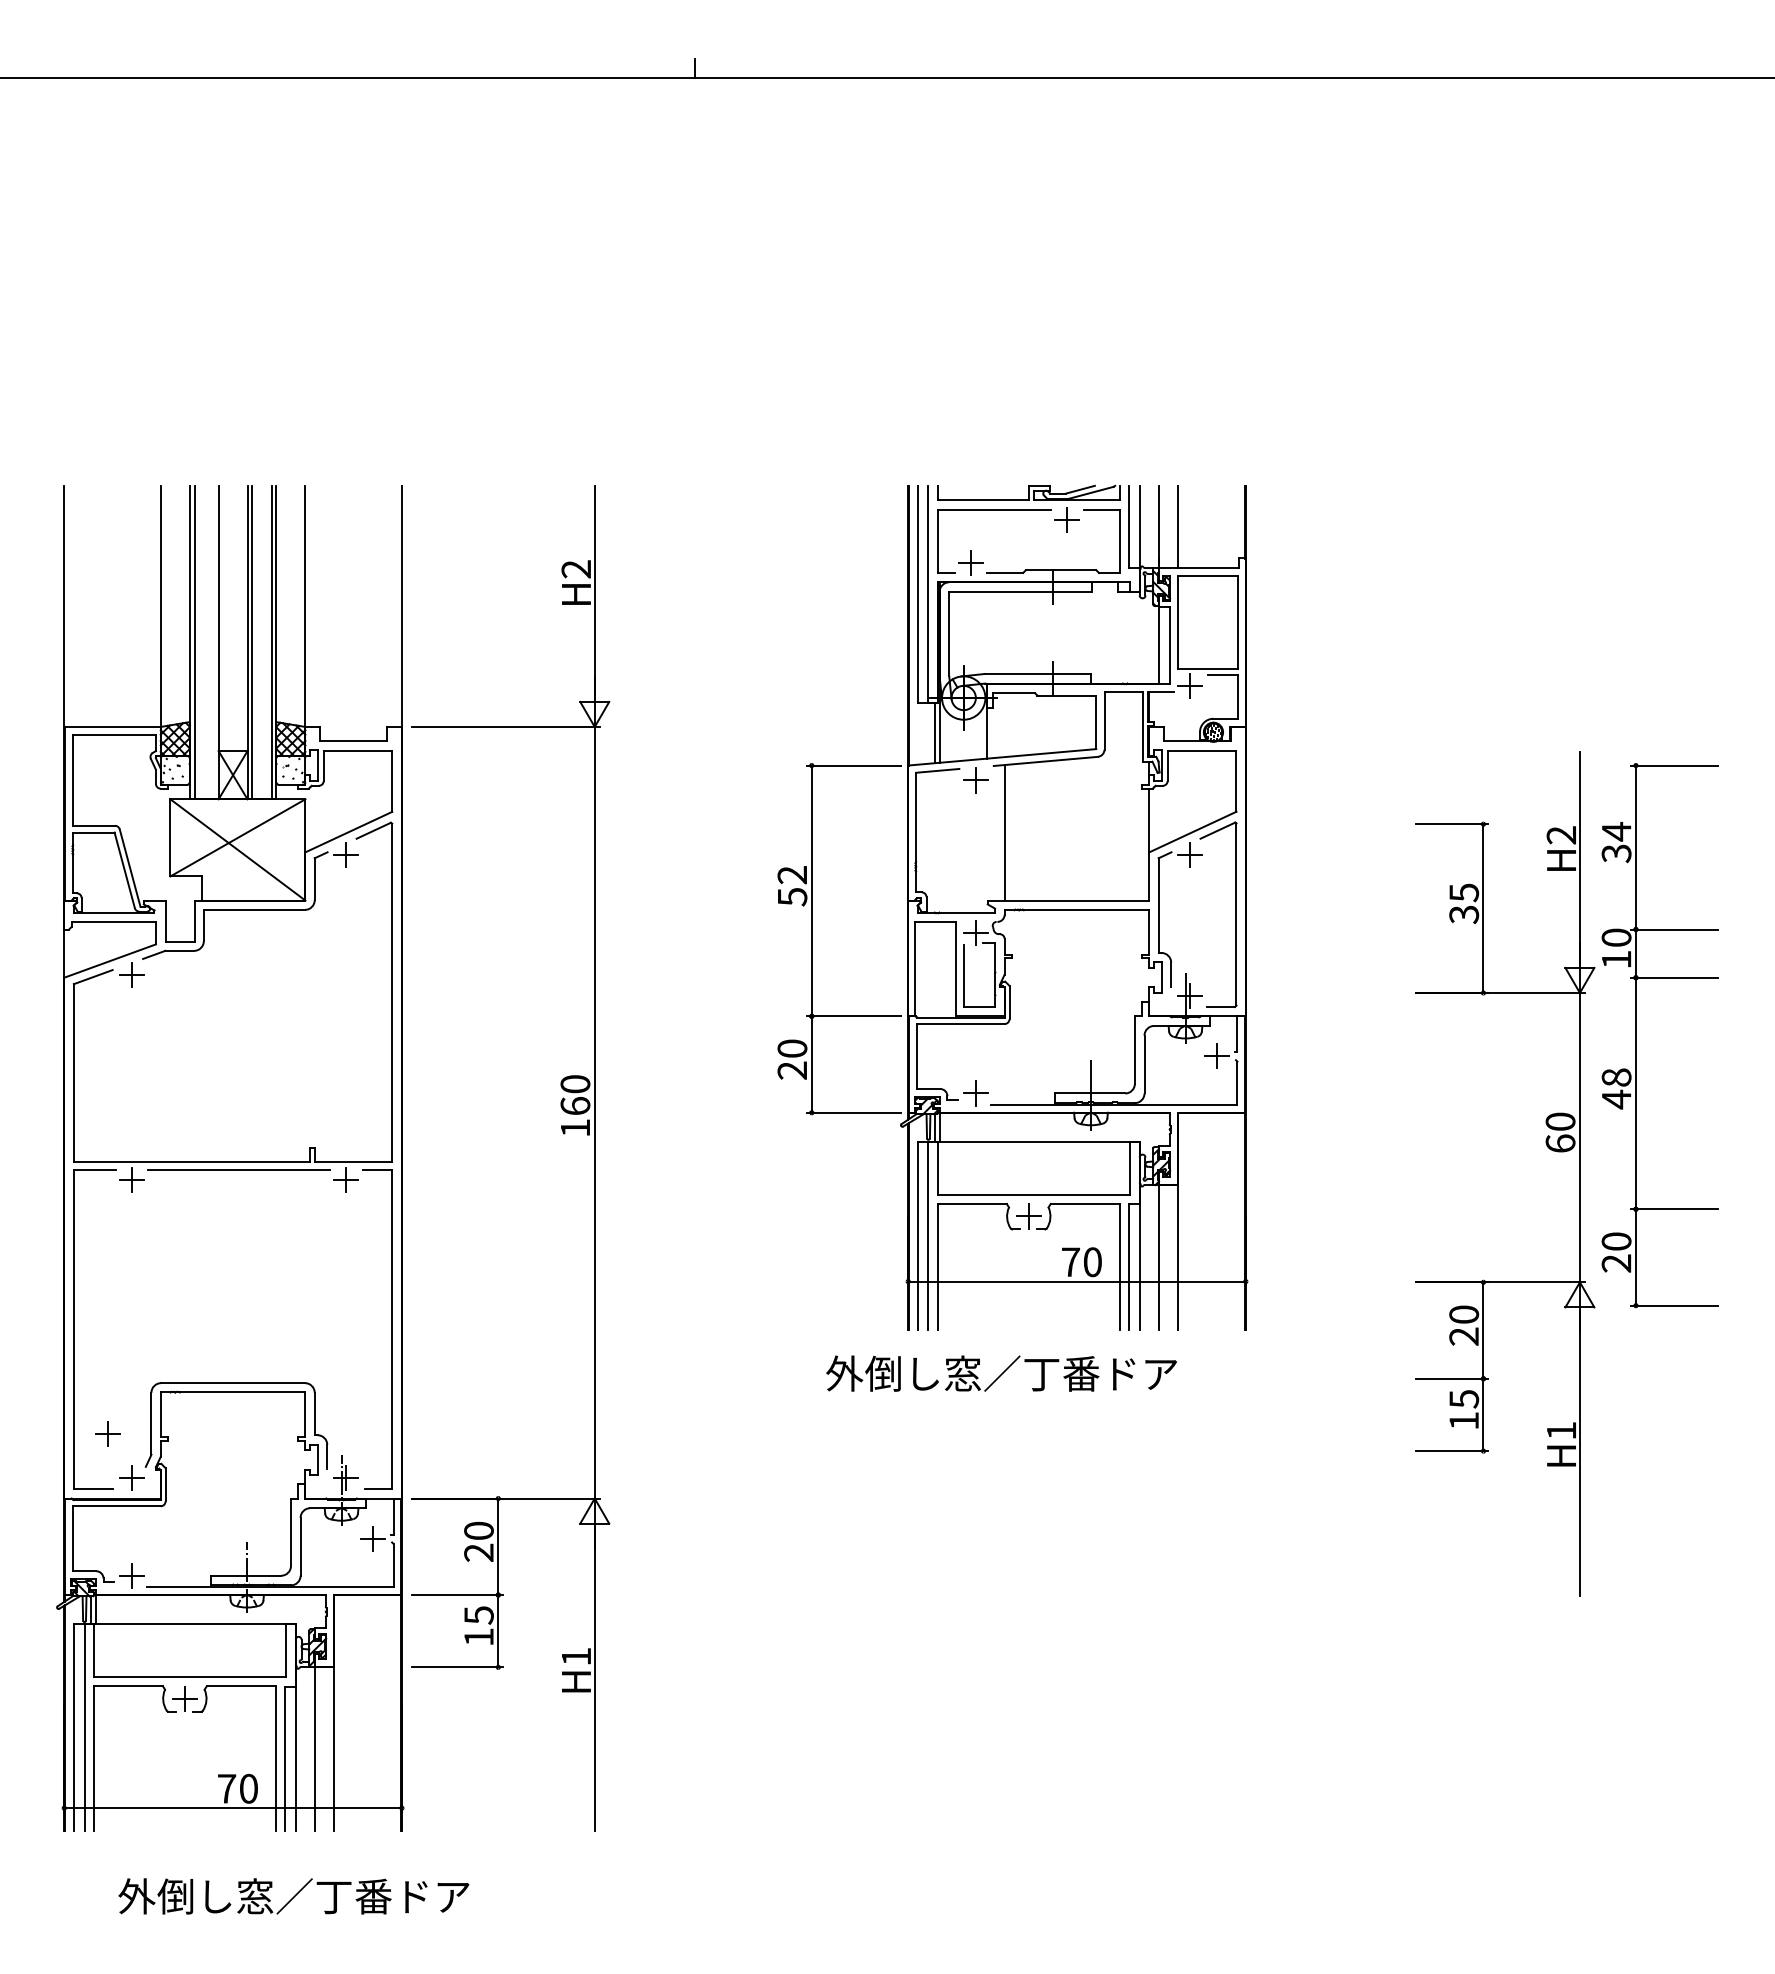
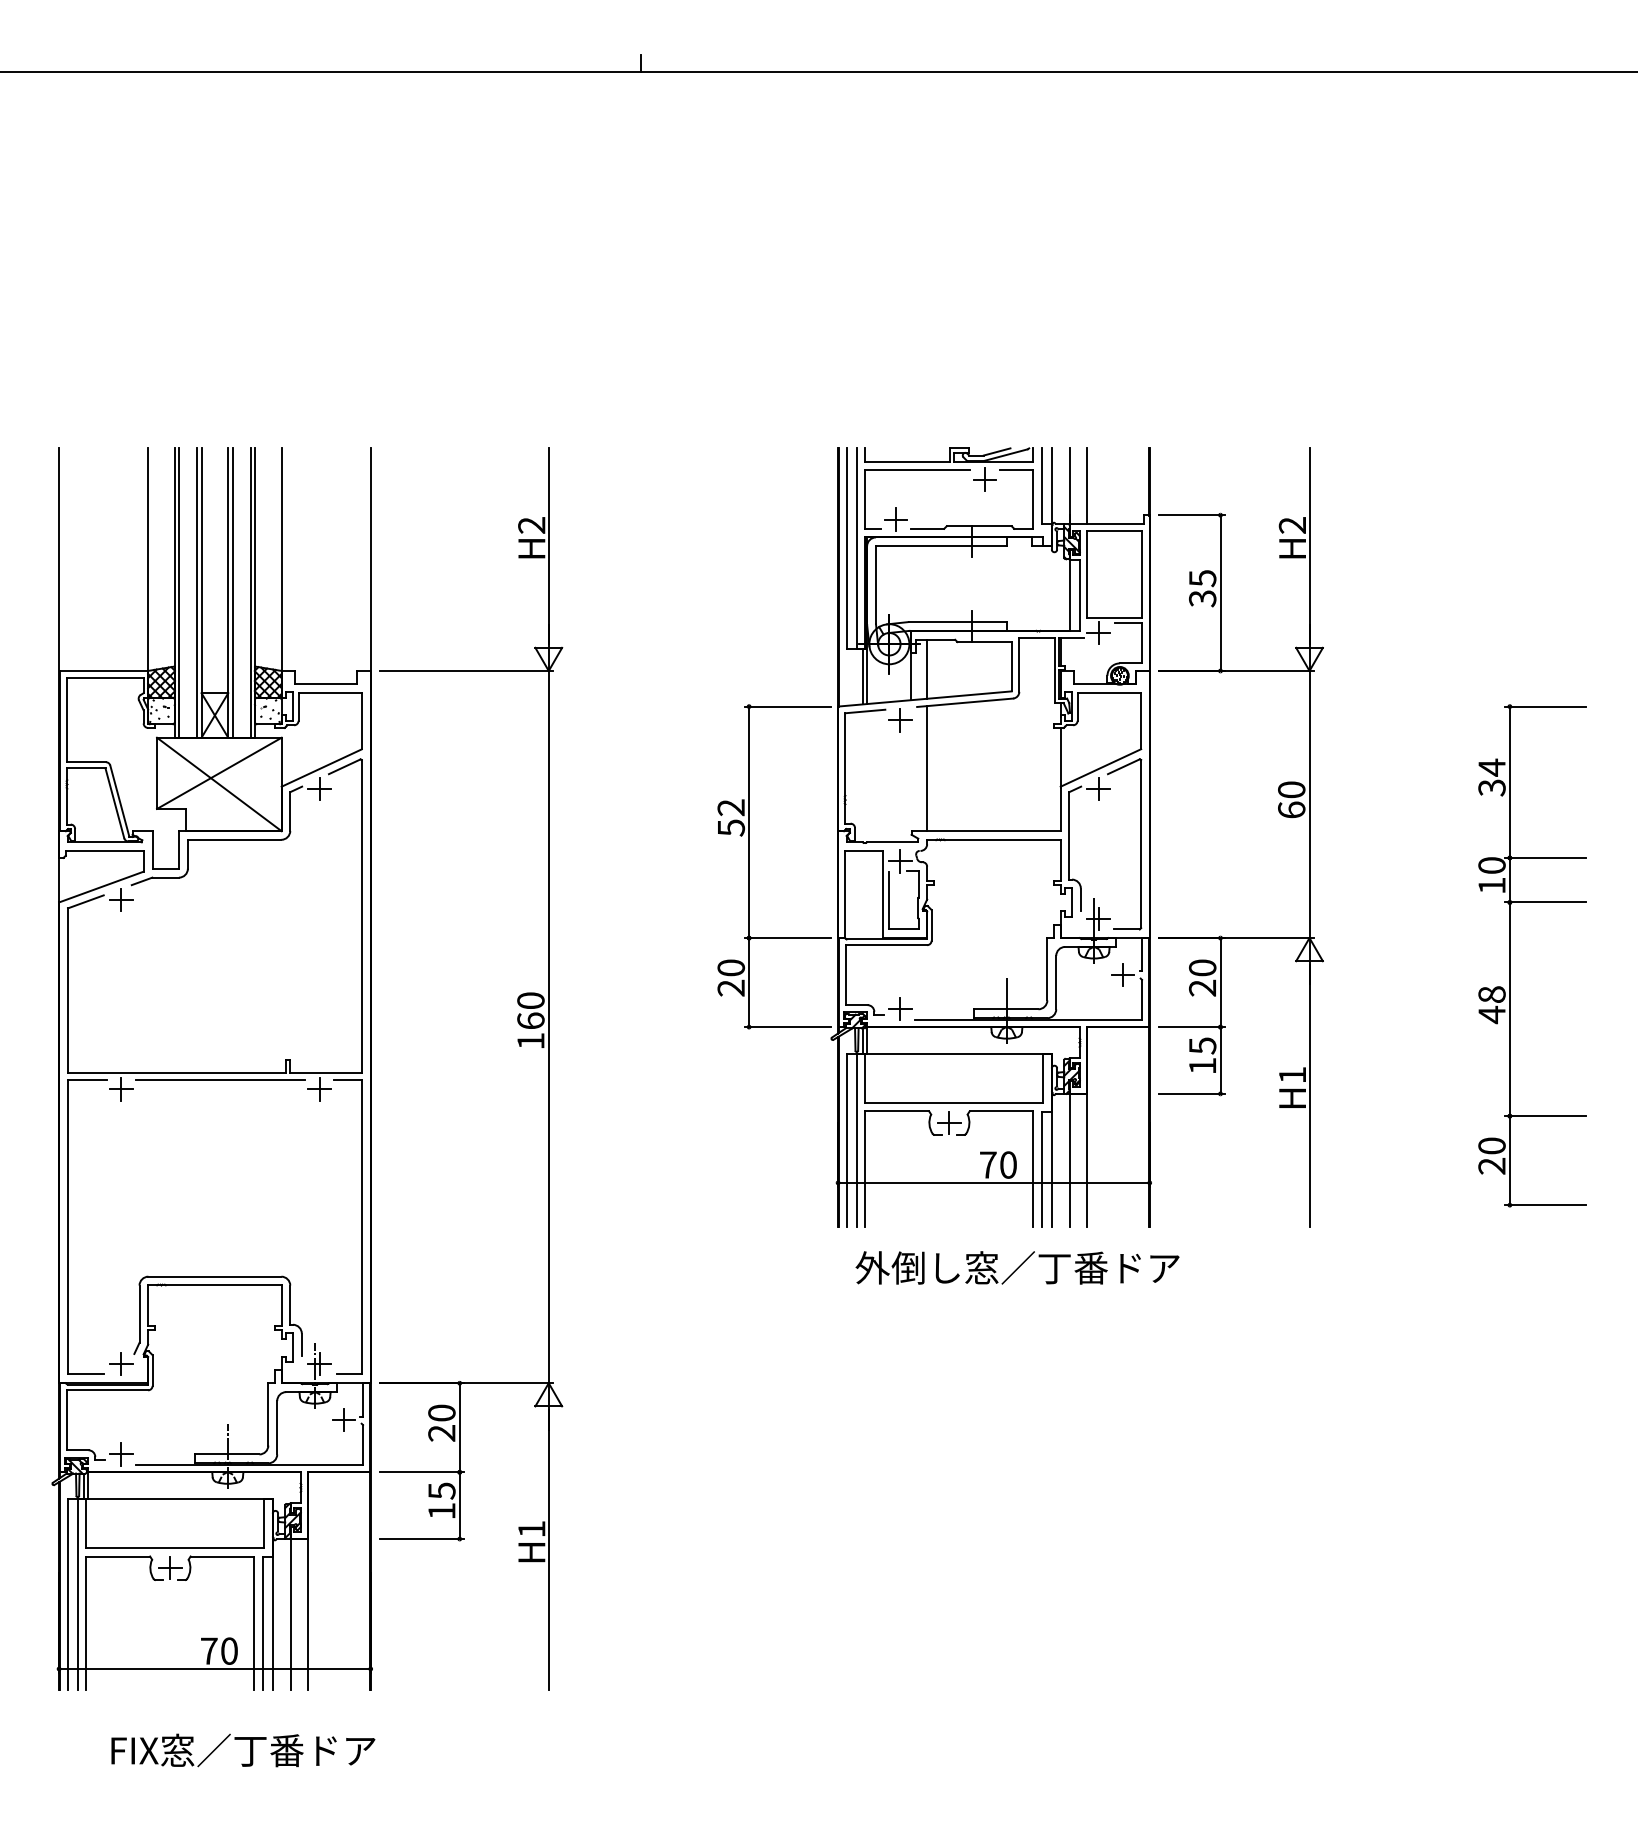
line: (213, 642) -> (196, 592), added
line: (1004, 725) -> (927, 669), added
part: (1546, 1146) -> (1278, 812), moved
text: (1001, 1373) -> (1017, 1267), moved
part: (107, 1433) -> (98, 1323), removed
text: (293, 1896) -> (270, 1750), 外倒し窓／丁番ドア -> FIX窓／丁番ドア

